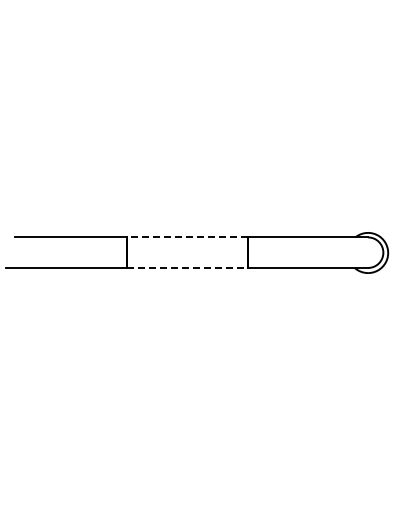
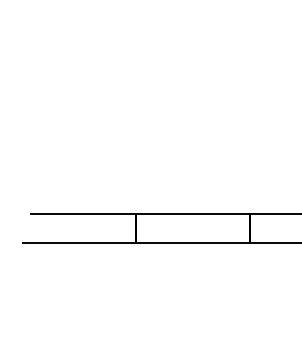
line: (186, 237) -> (192, 213), dashed -> solid
line: (187, 267) -> (193, 242), dashed -> solid

